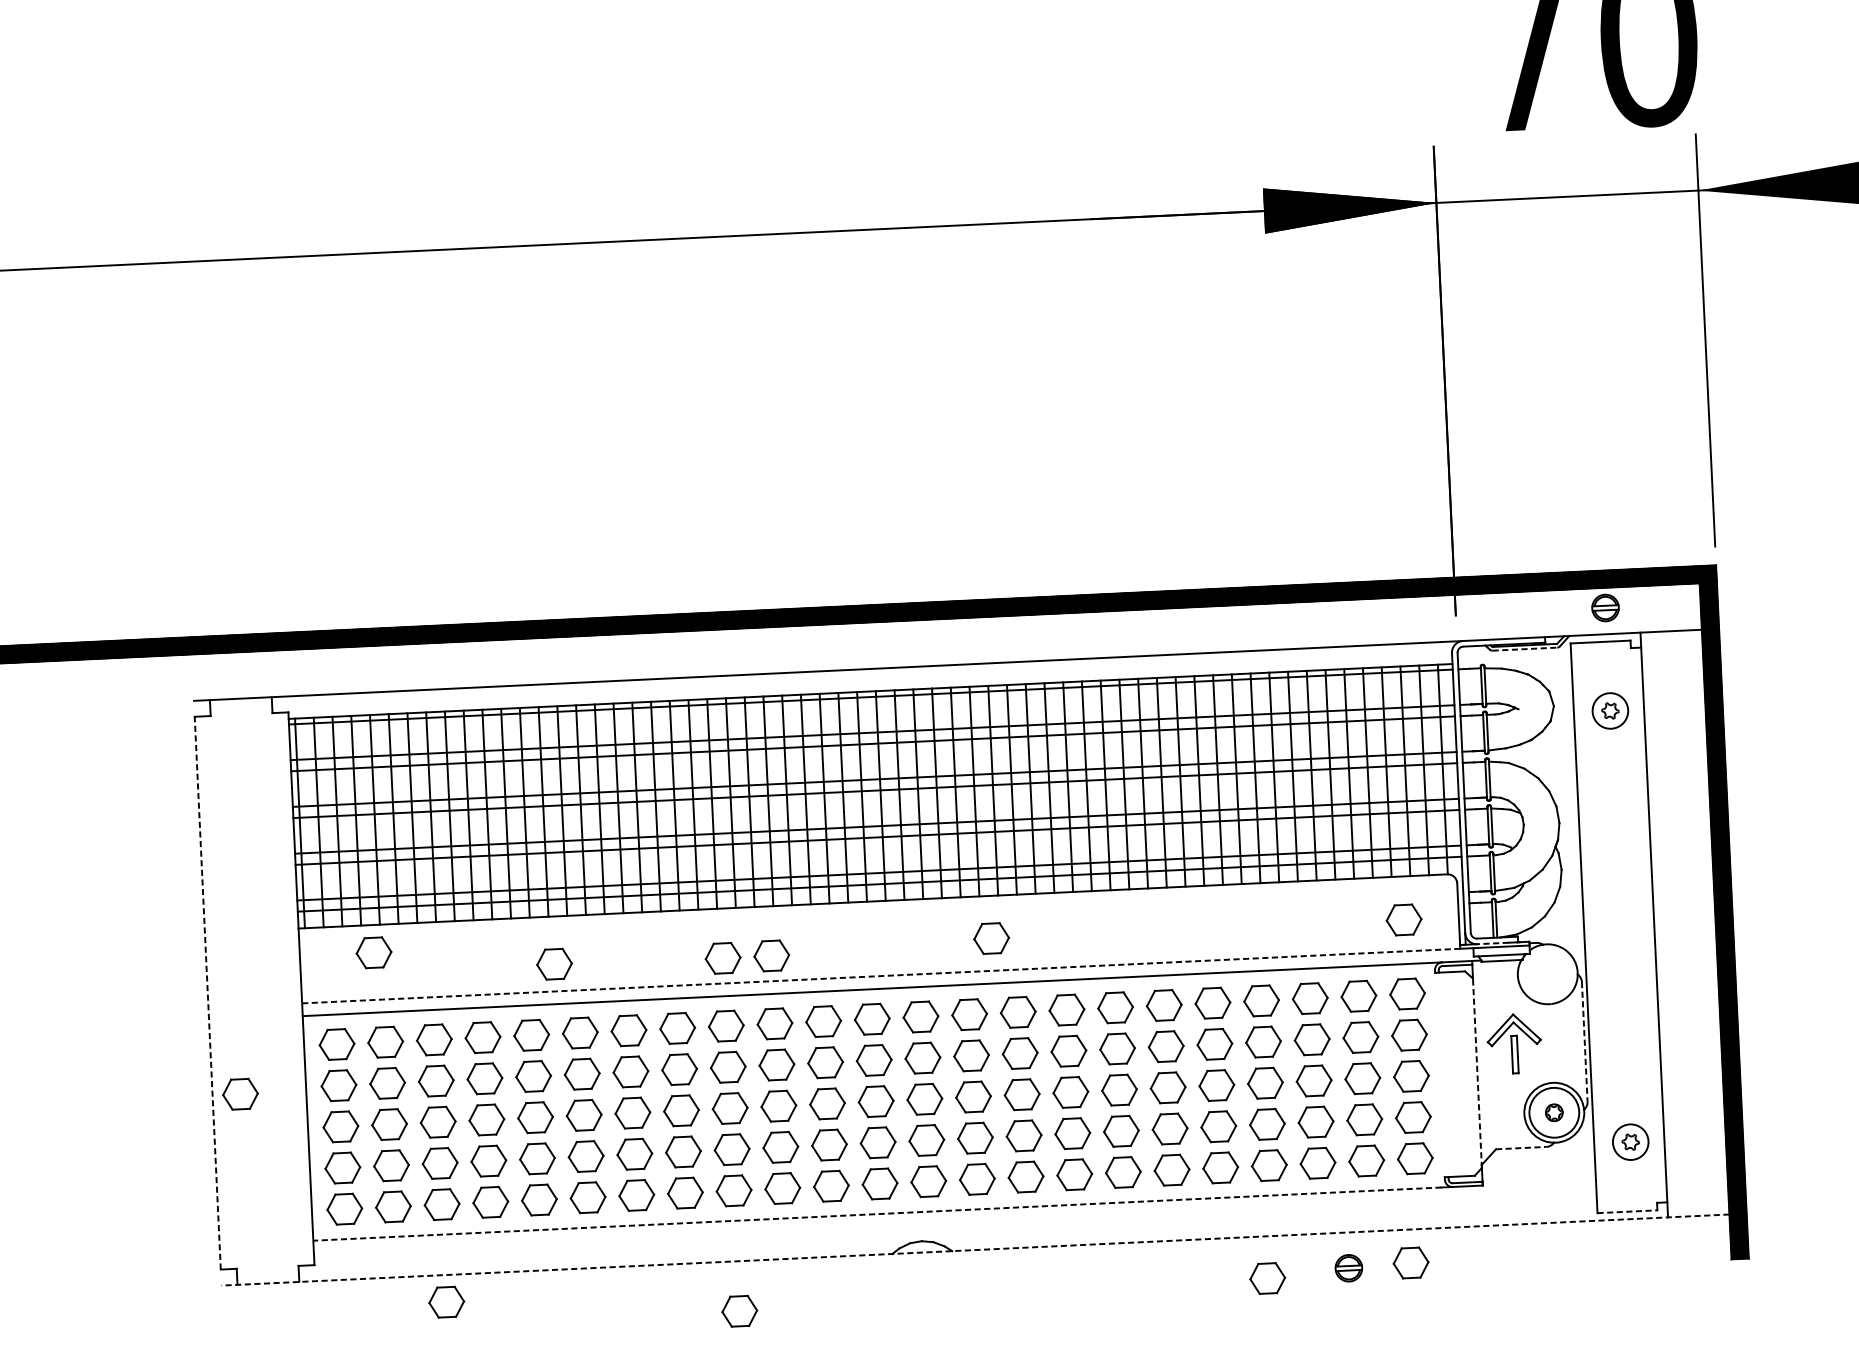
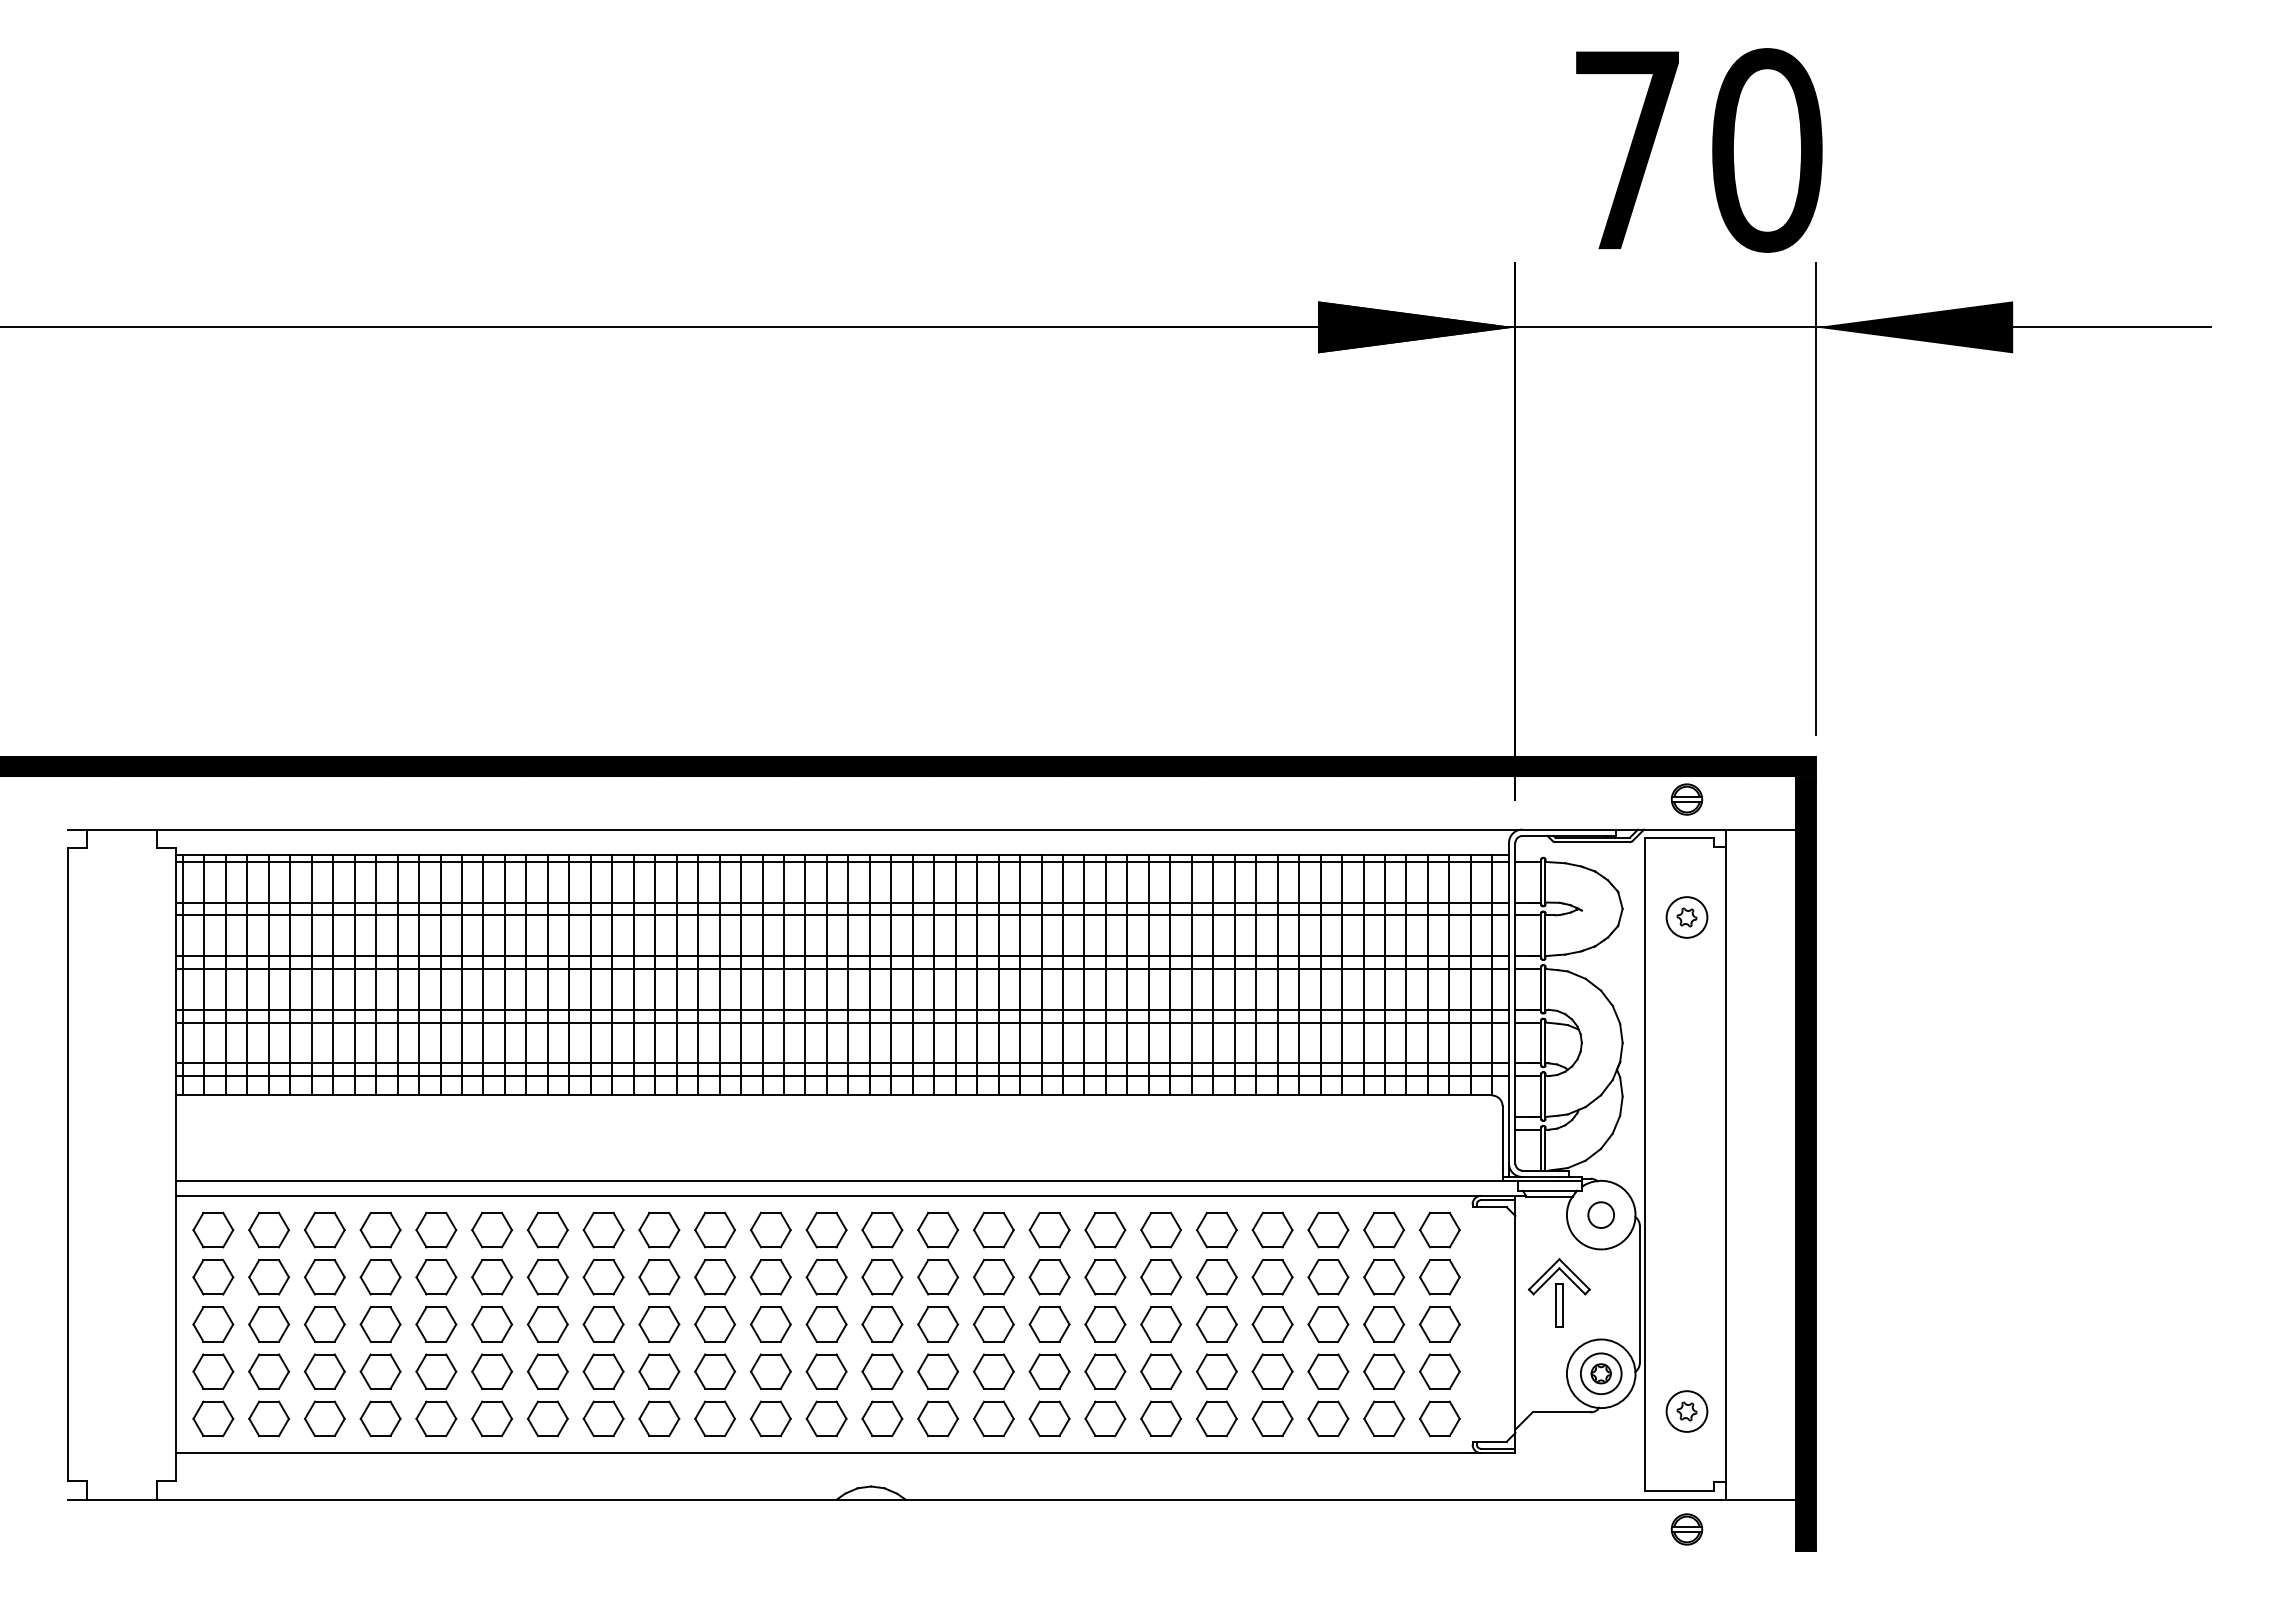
line: (1525, 649) -> (1593, 842), dashed -> solid
part: (1403, 920) -> (1439, 1145), removed
part: (991, 938) -> (967, 1144), removed
line: (1492, 943) -> (1539, 1176), dashed -> solid
part: (373, 952) -> (260, 1127), removed
part: (772, 956) -> (715, 1152), removed
part: (723, 958) -> (659, 1152), removed
part: (554, 964) -> (466, 1150), removed
circle: (1547, 973) -> (1600, 1214), added
line: (881, 976) -> (839, 1181), dashed -> solid
line: (207, 993) -> (68, 1164), dashed -> solid
line: (1584, 1041) -> (1639, 1294), dashed -> solid
line: (1477, 1073) -> (1515, 1324), dashed -> solid
part: (240, 1093) -> (100, 1281), removed
circle: (1553, 1112) -> (1600, 1373), size x0.71
line: (1521, 1148) -> (1561, 1412), dashed -> solid
line: (1627, 1211) -> (1679, 1490), dashed -> solid
line: (877, 1214) -> (821, 1453), dashed -> solid
line: (975, 1250) -> (932, 1499), dashed -> solid
part: (1411, 1262) -> (1429, 1537), removed
part: (1348, 1268) -> (1686, 1529), moved
part: (1267, 1278) -> (1264, 1547), removed
part: (446, 1302) -> (324, 1530), removed
part: (739, 1311) -> (659, 1556), removed

